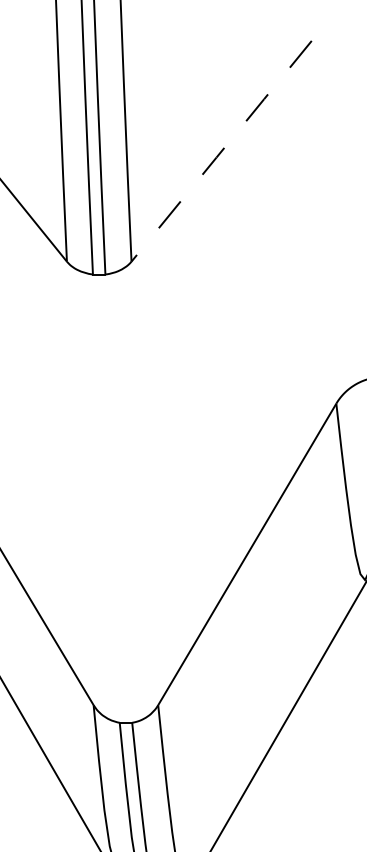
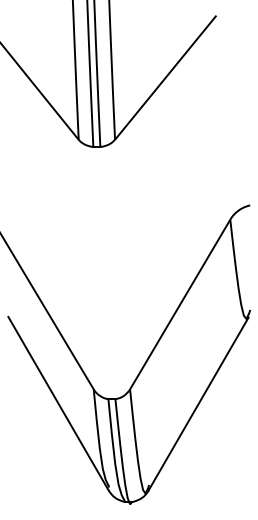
line: (222, 150) -> (166, 77), dashed -> solid

